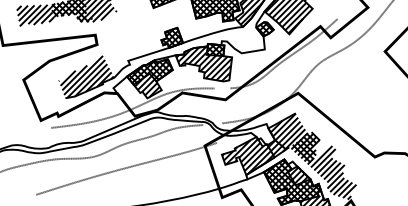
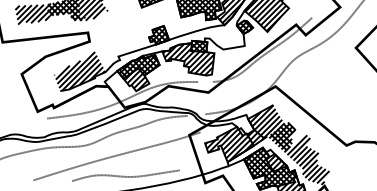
curve: (136, 190) -> (126, 176), added

